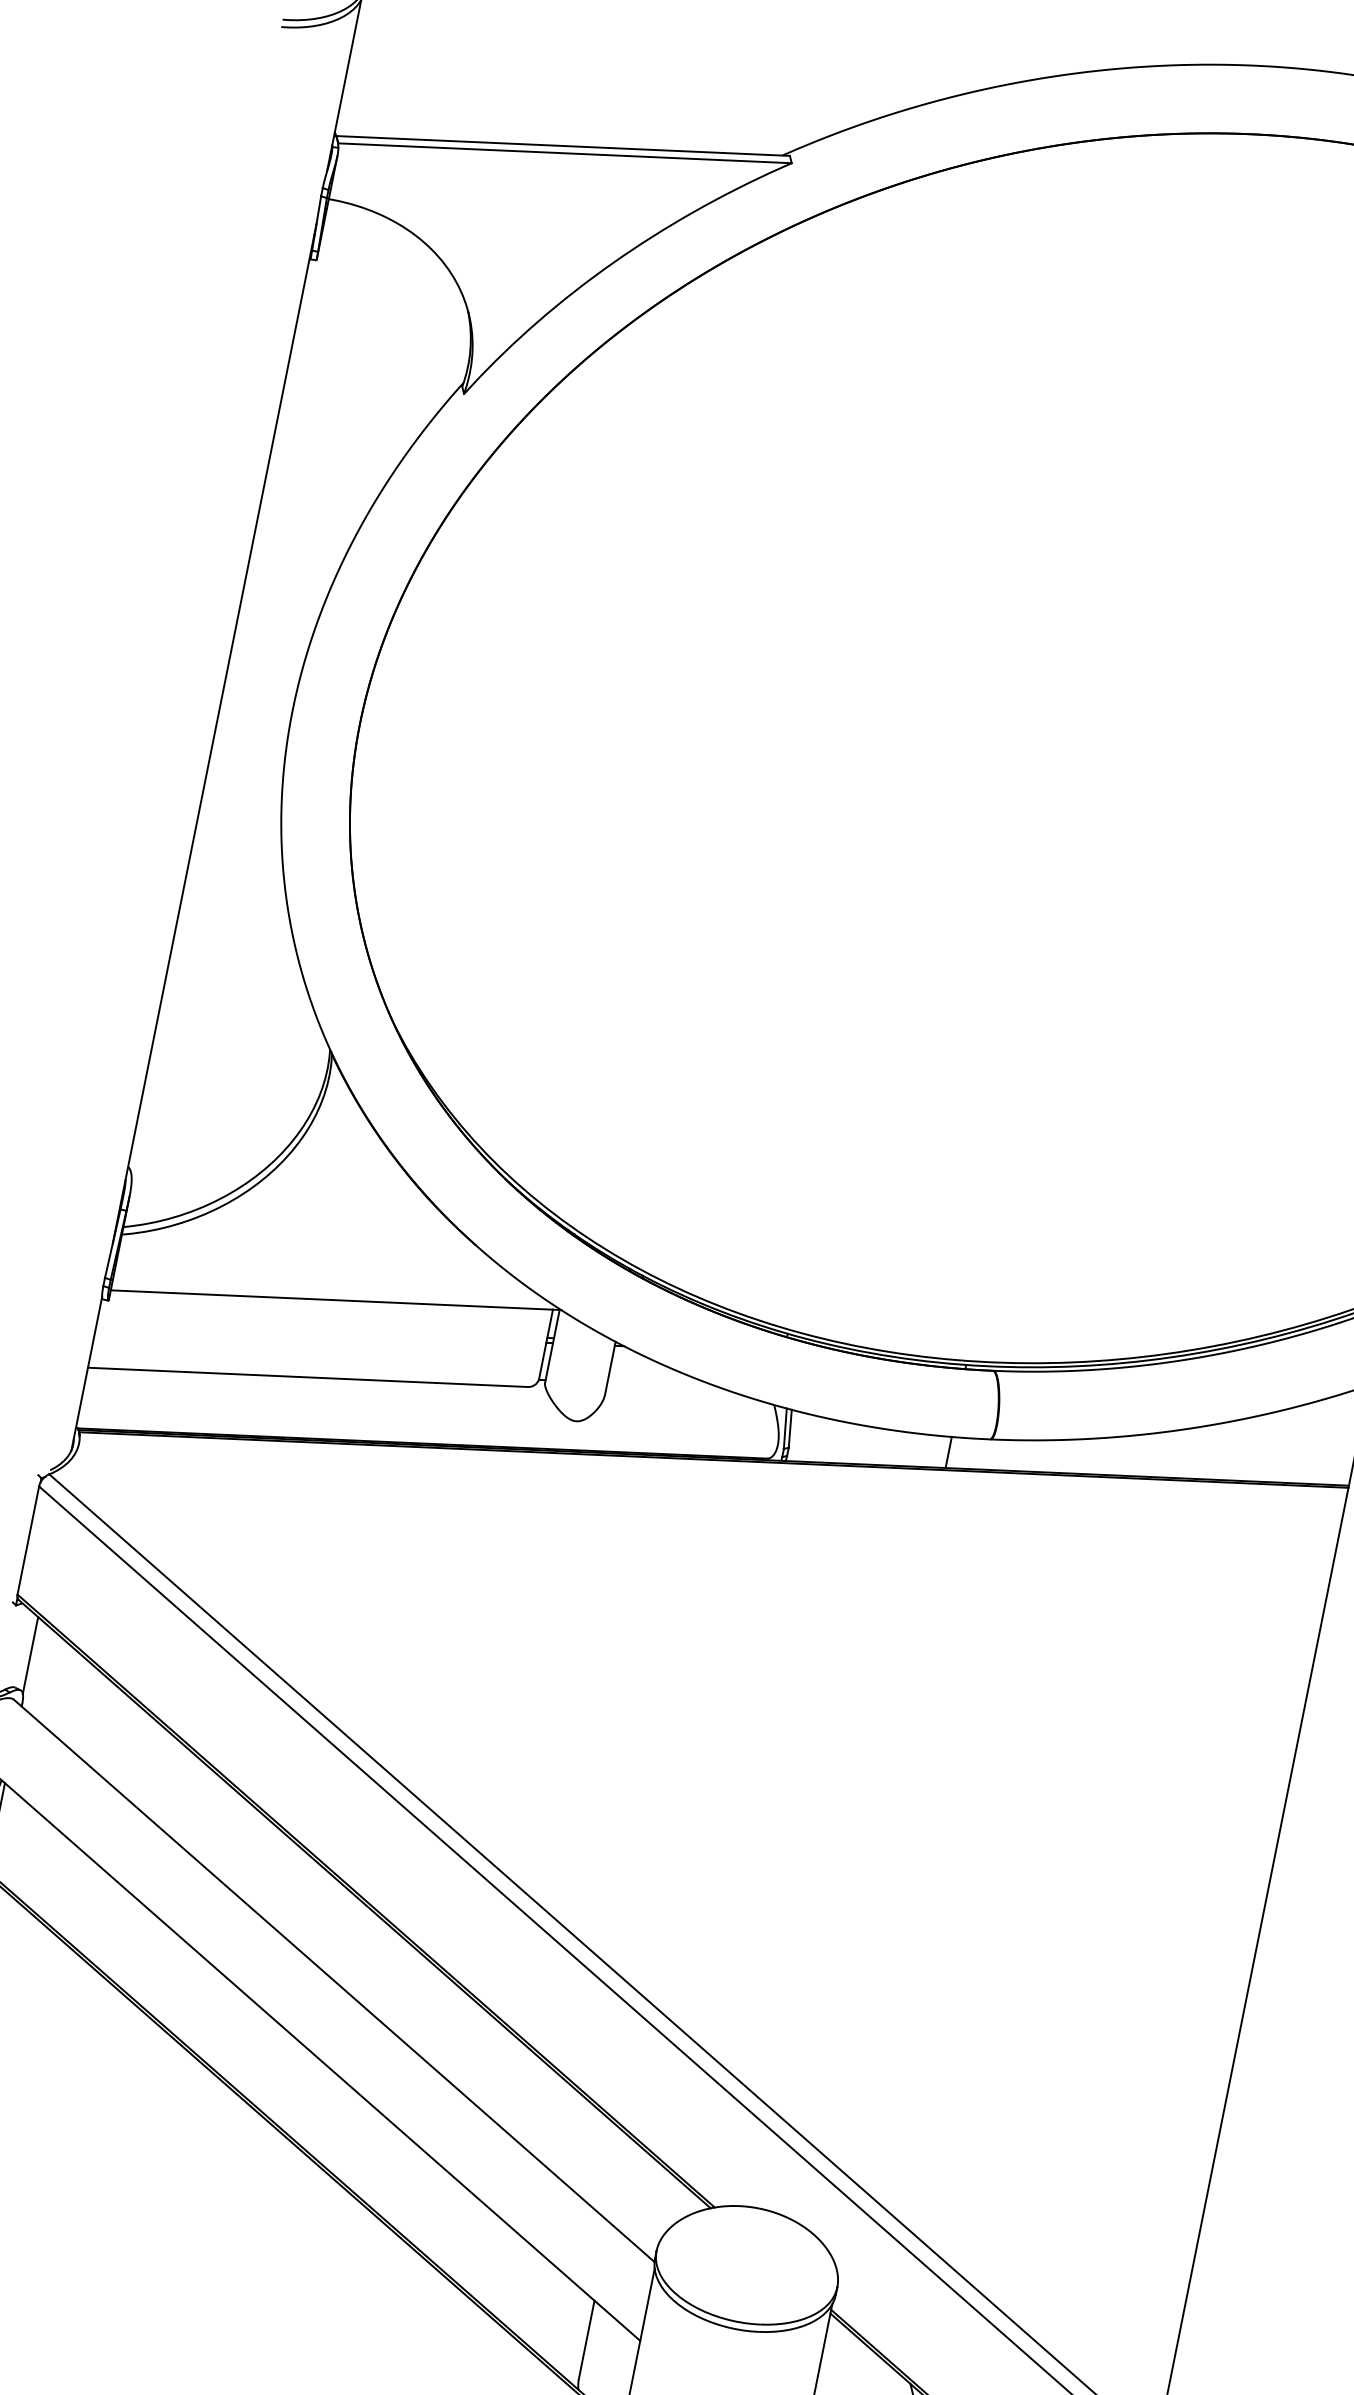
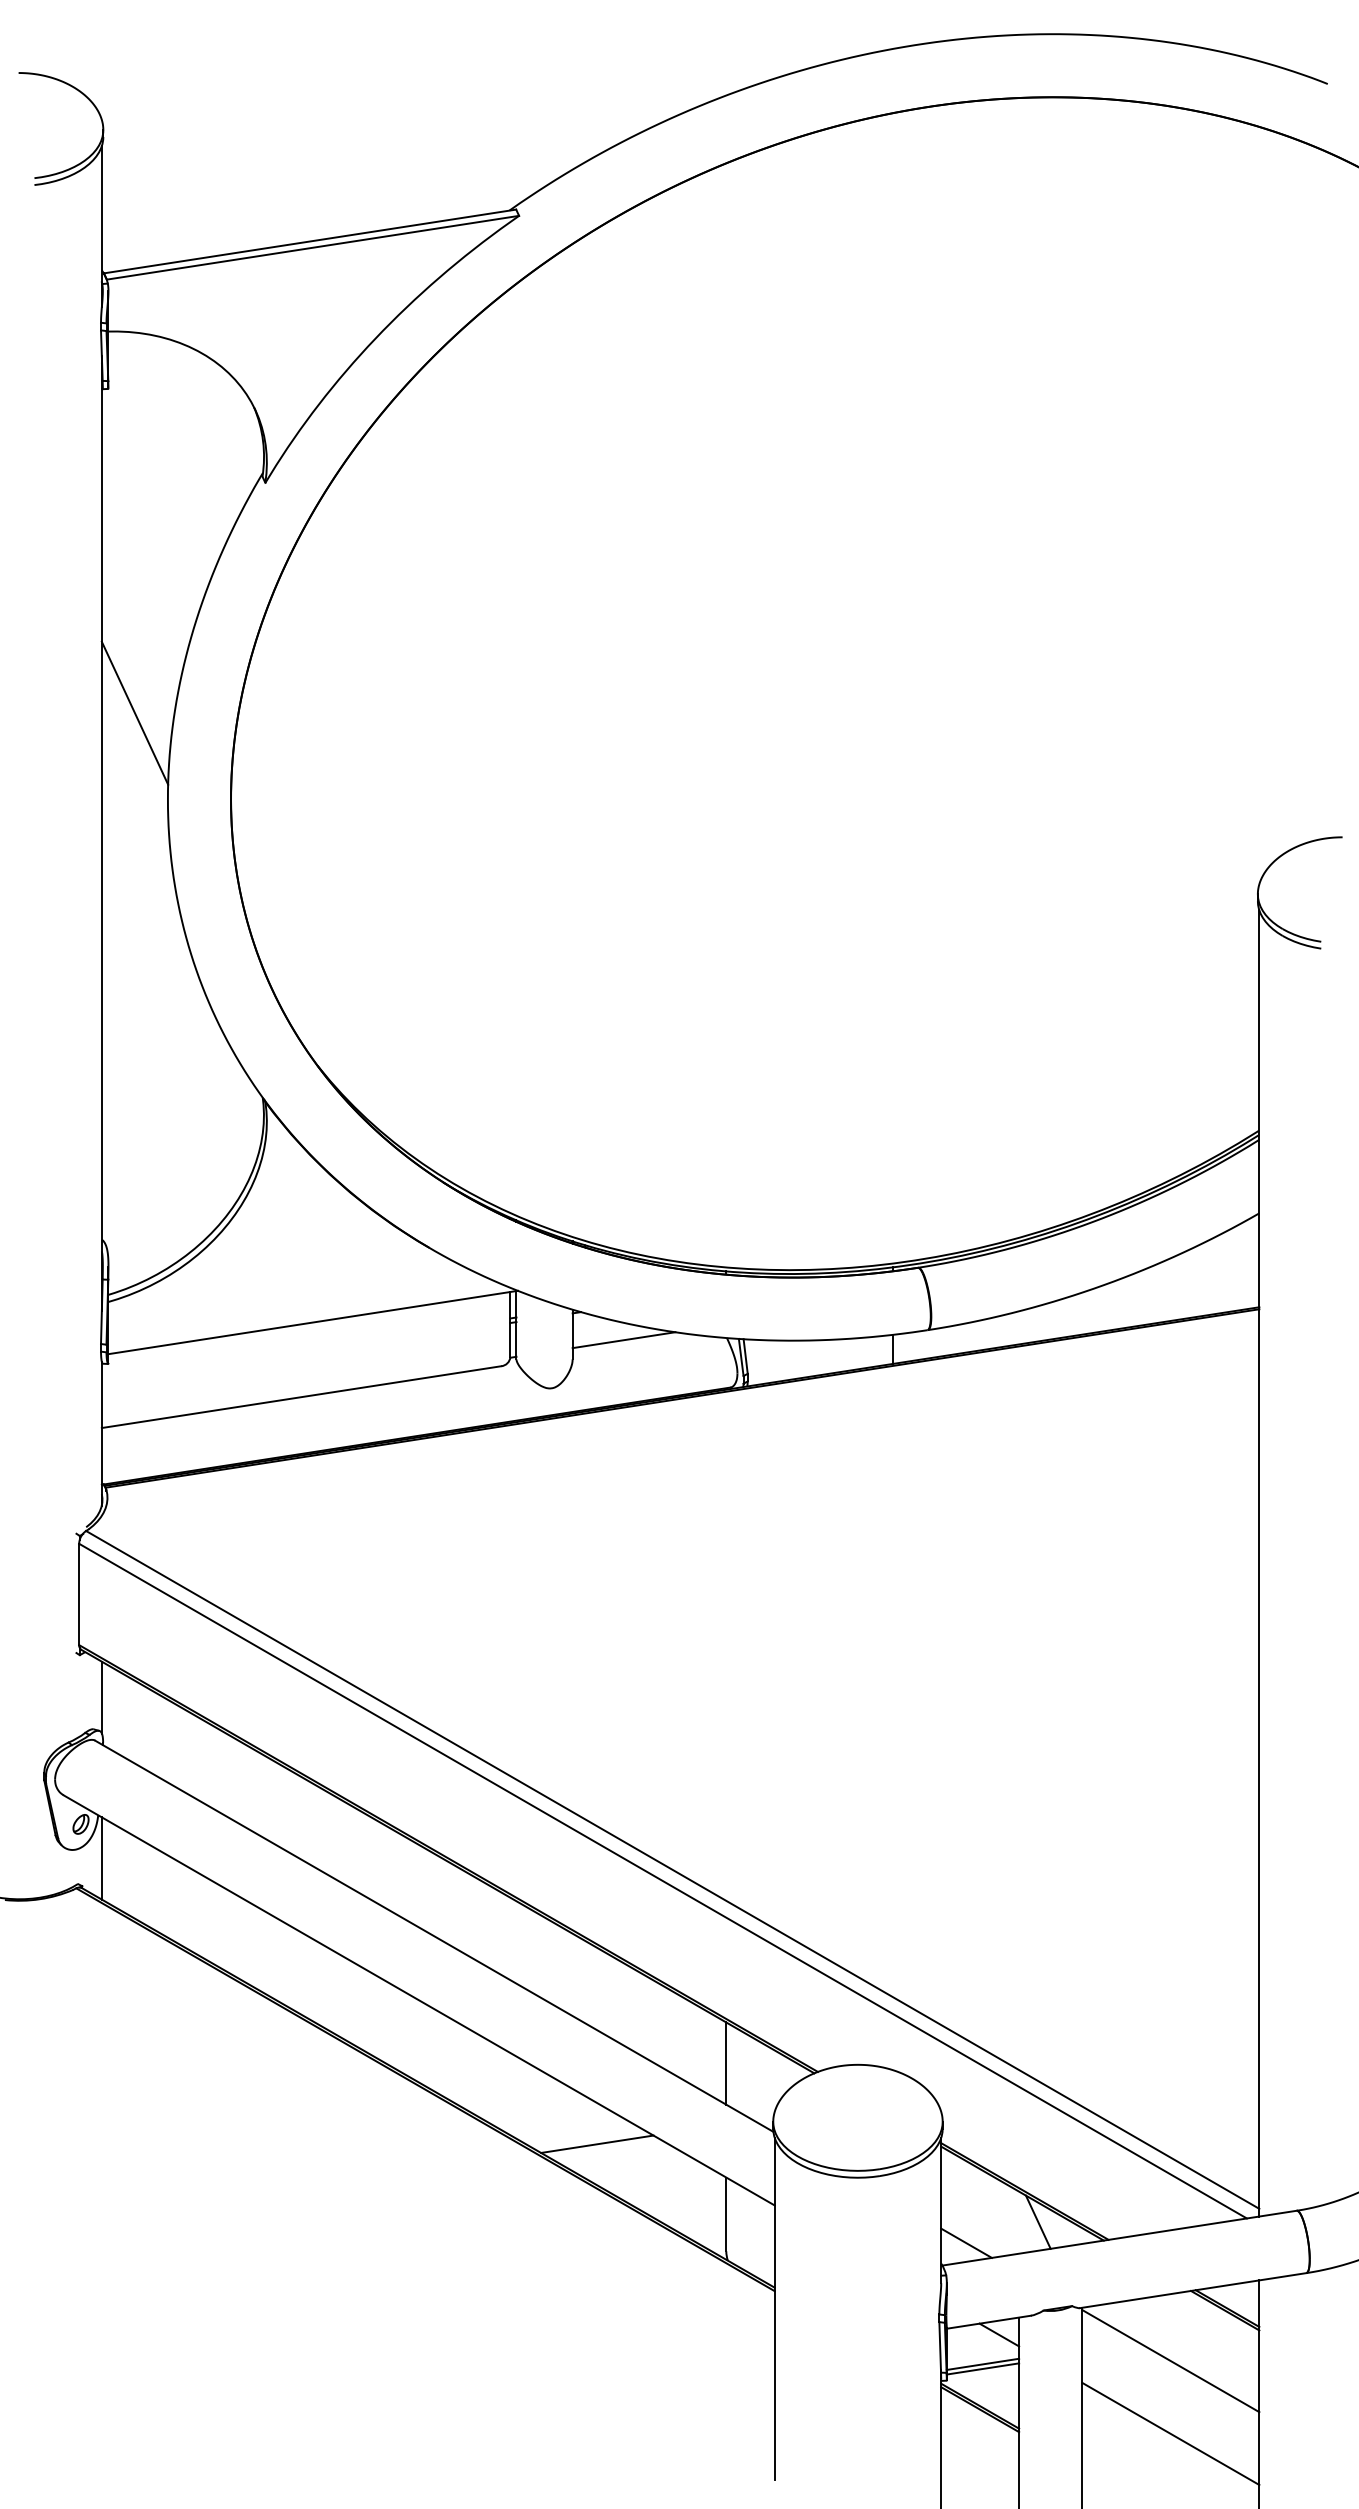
line: (275, 611) -> (134, 712), added
line: (663, 1385) -> (623, 1340), added
line: (619, 2179) -> (726, 2063), added
line: (464, 2236) -> (597, 2143), added

